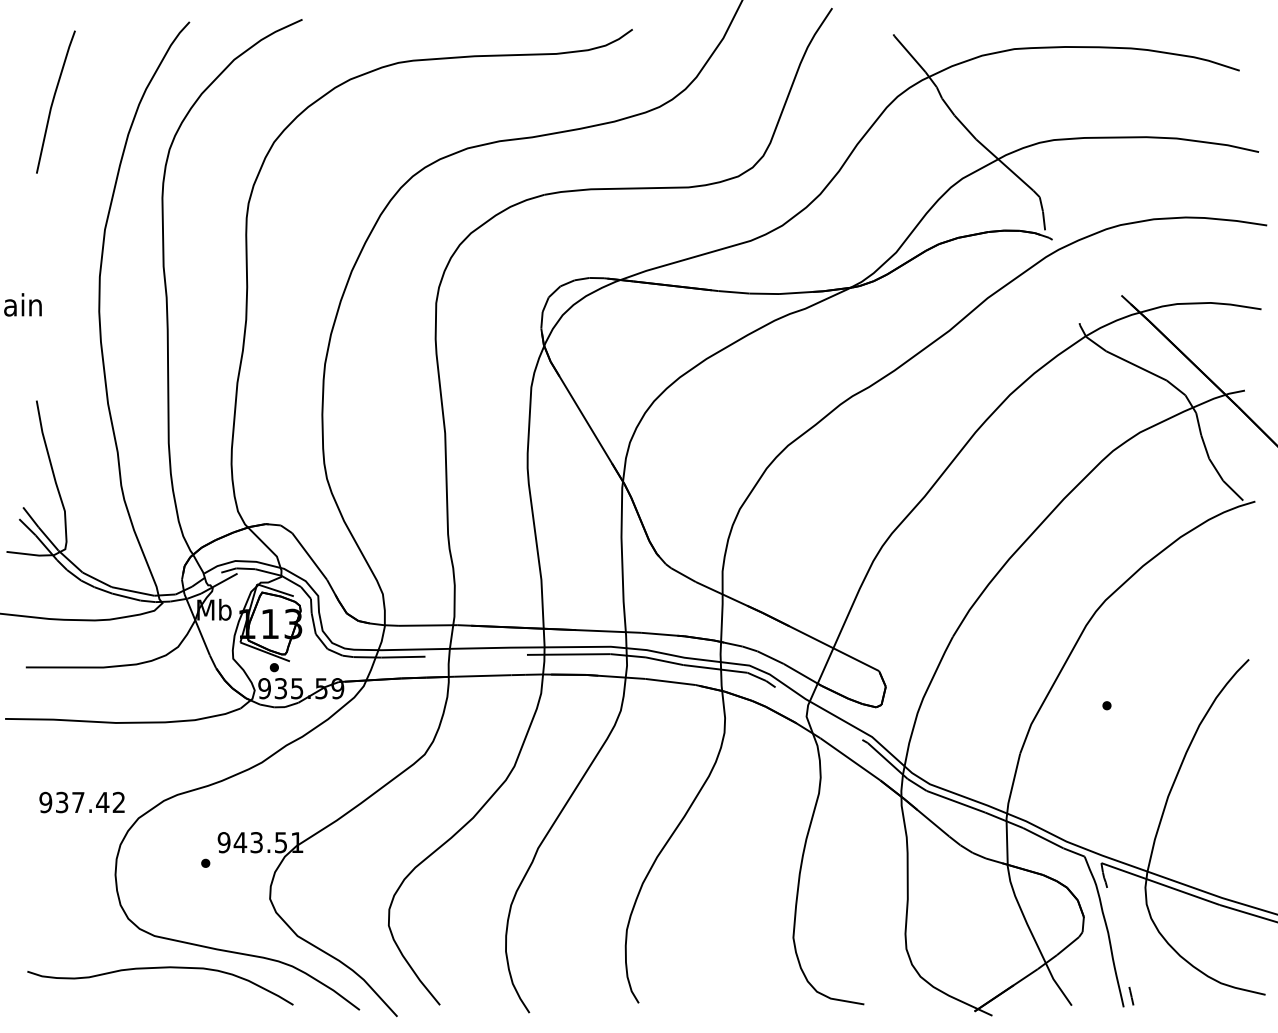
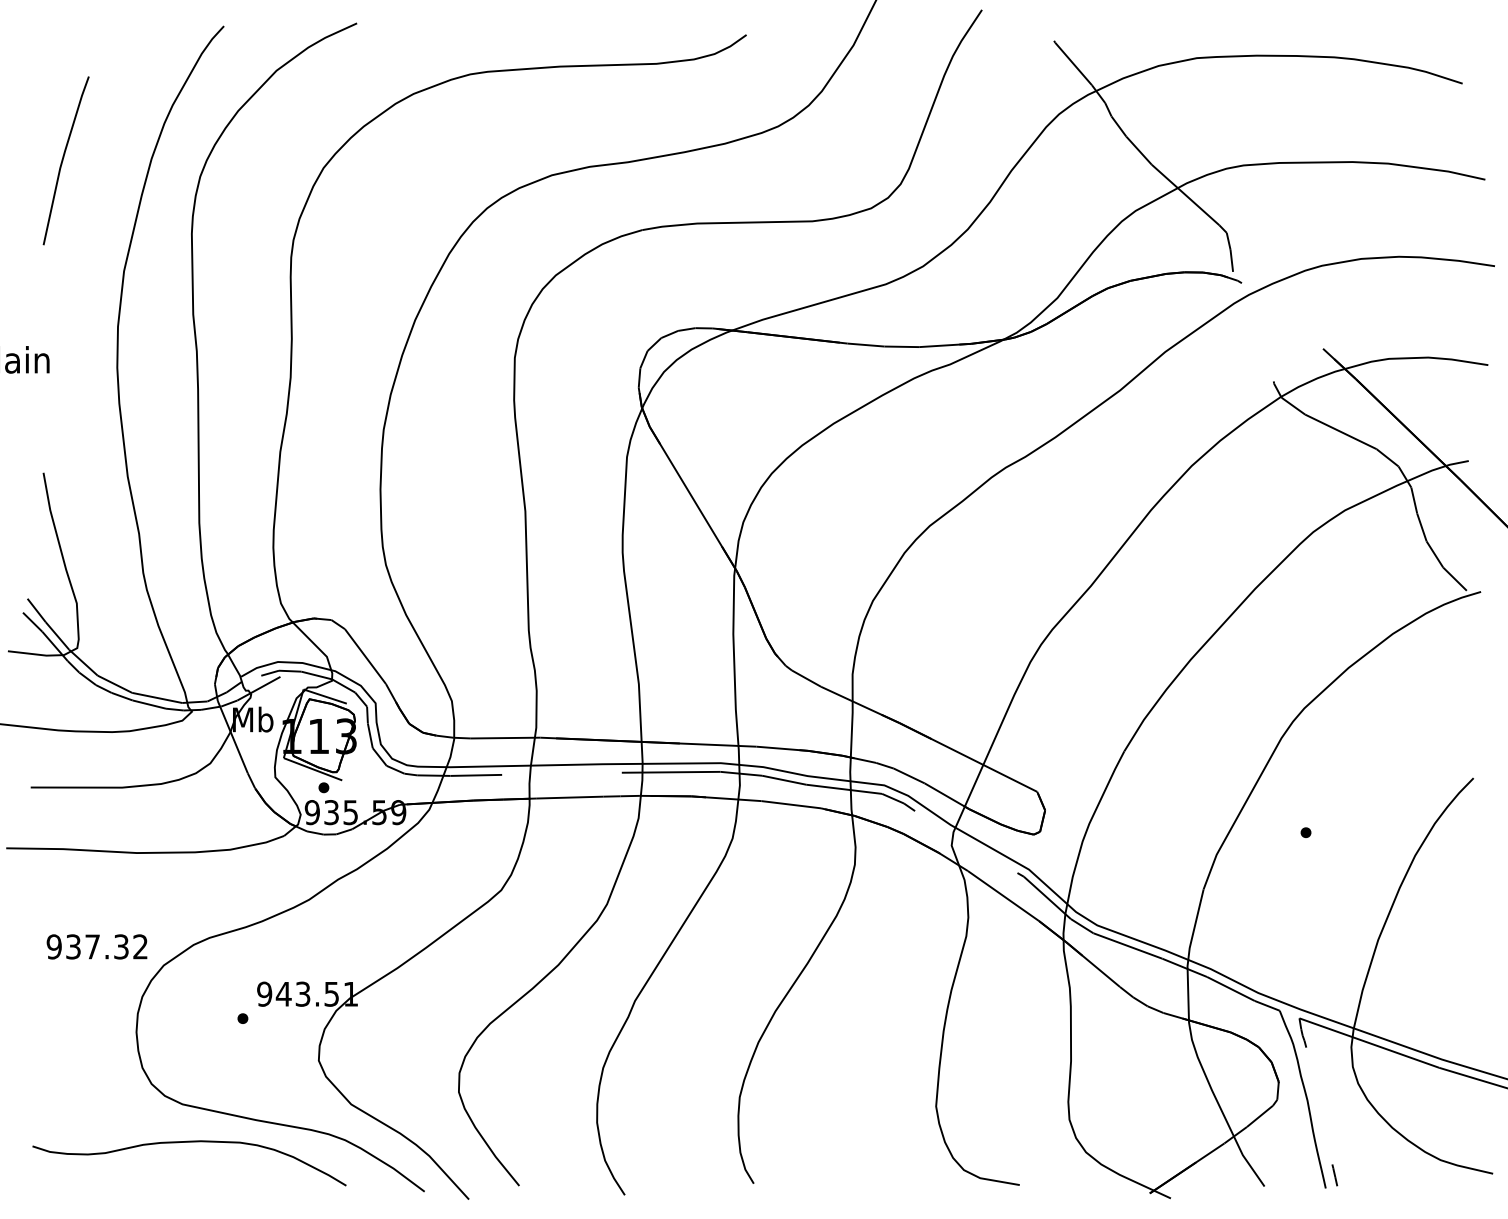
line: (54, 100) -> (64, 158), moved
text: (102, 802) -> (121, 946), 937.42 -> 937.32

